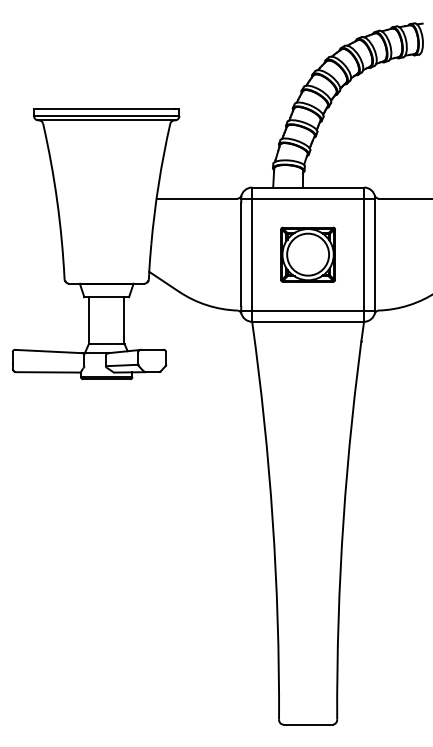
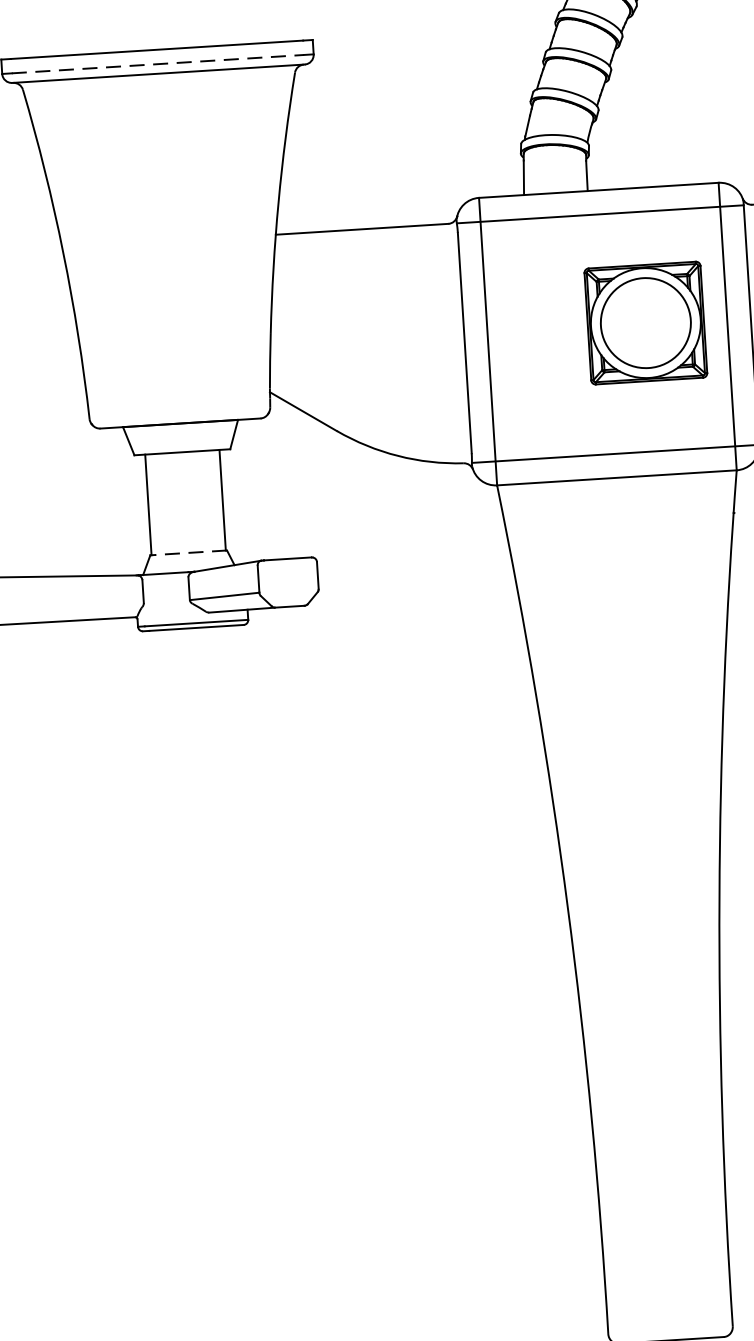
line: (107, 115) -> (159, 63), solid -> dashed
part: (307, 254) -> (644, 322), moved
line: (107, 344) -> (190, 553), solid -> dashed

